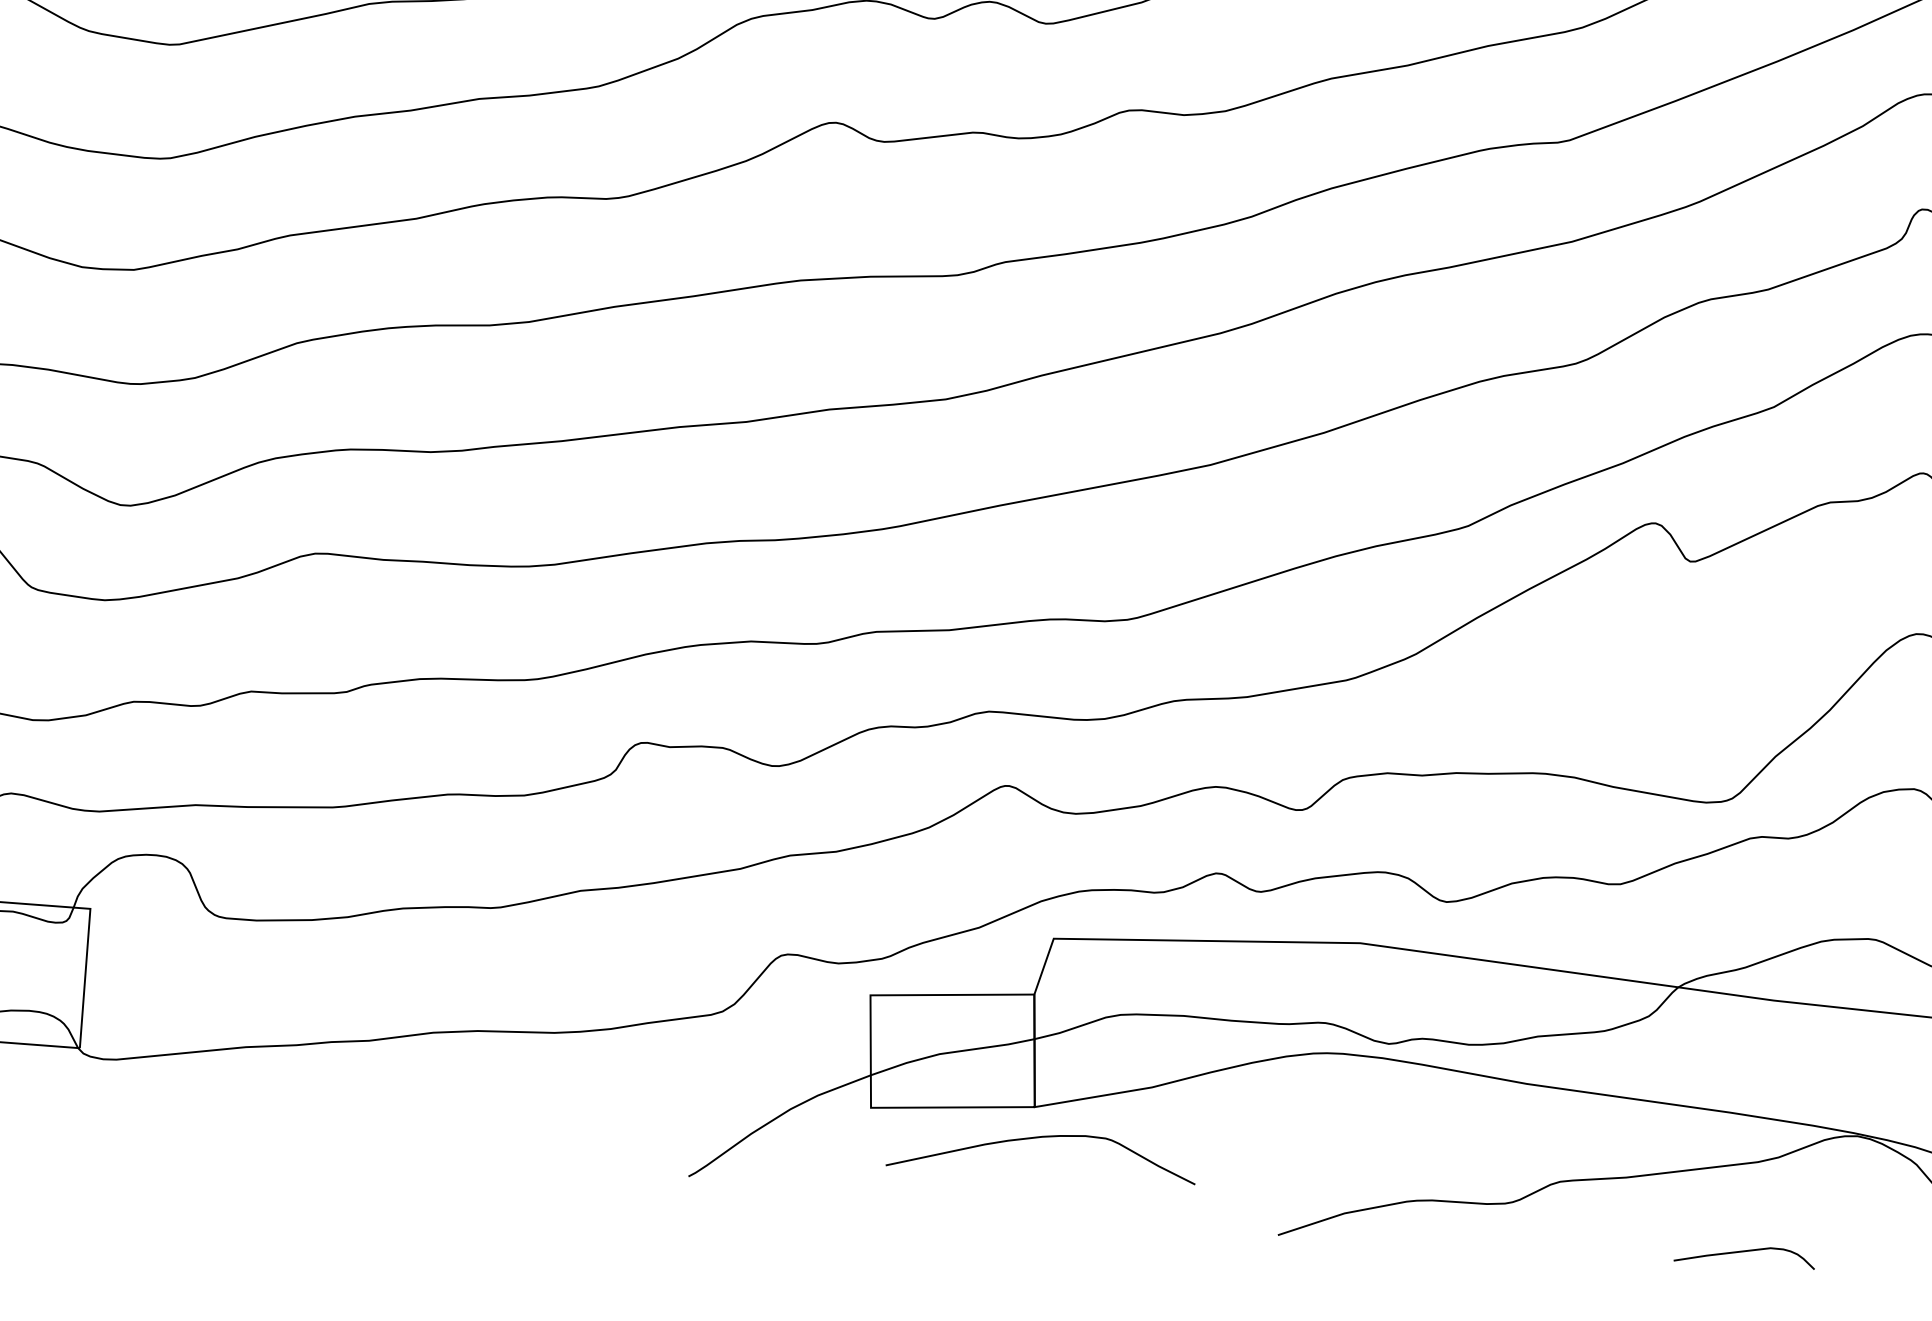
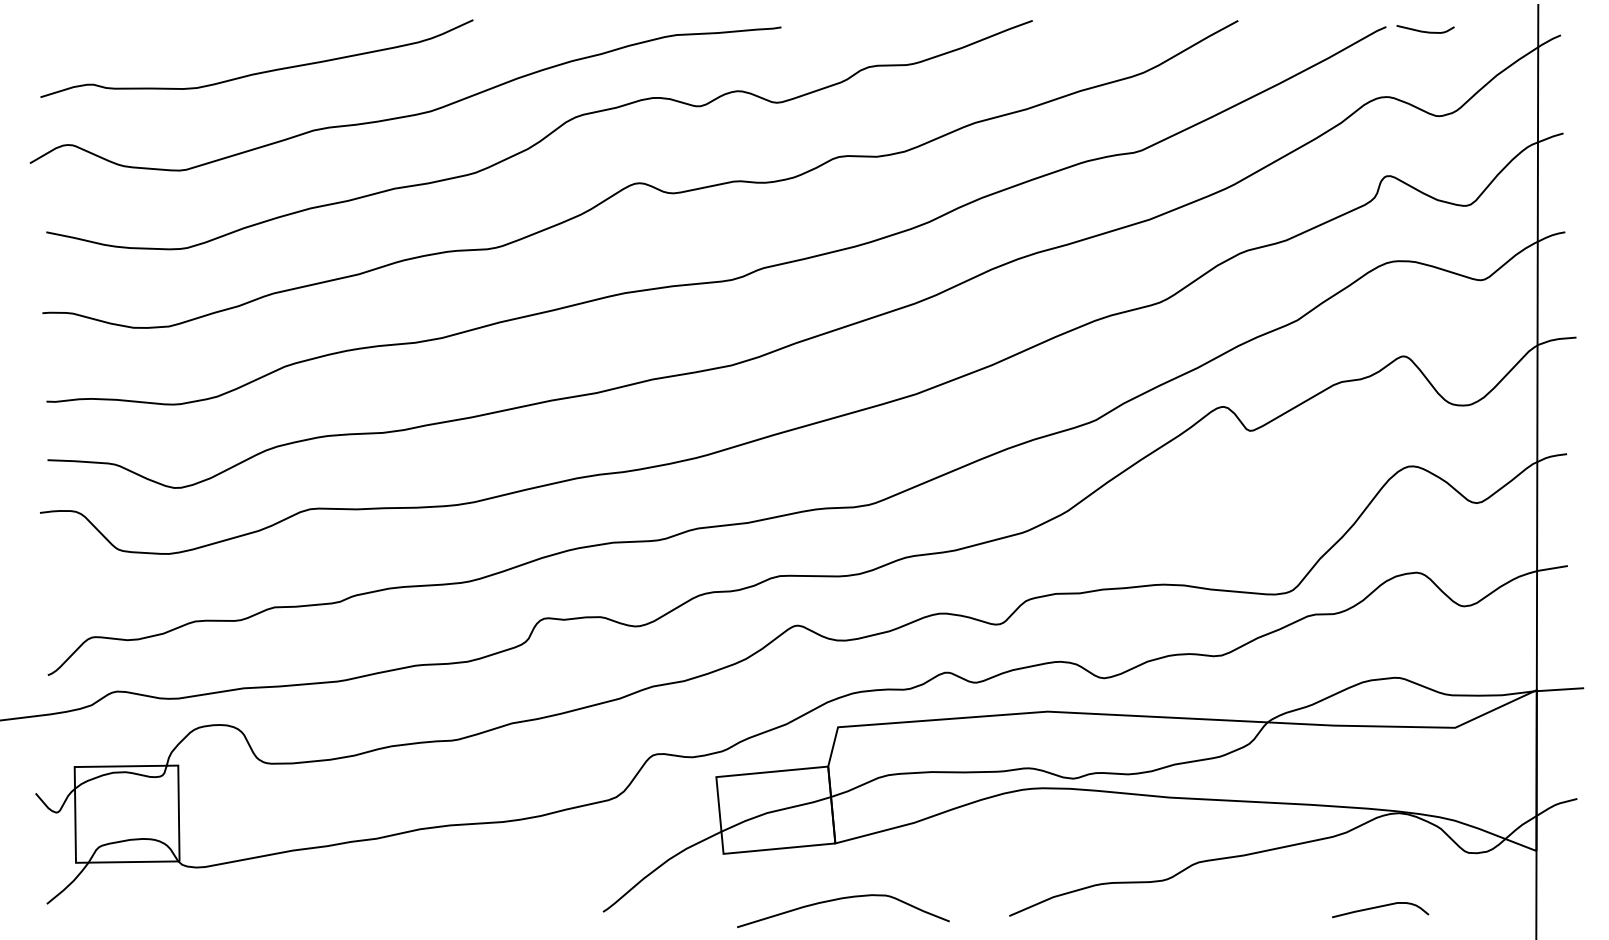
curve: (1042, 1138) -> (842, 899), moved
curve: (1745, 1252) -> (1380, 907), moved

